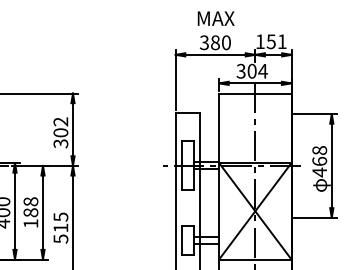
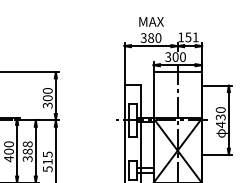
text: (262, 70) -> (182, 56), 304 -> 300
text: (60, 121) -> (47, 90), 302 -> 300
text: (319, 155) -> (220, 113), 468 -> 430
text: (30, 222) -> (27, 158), 188 -> 388

